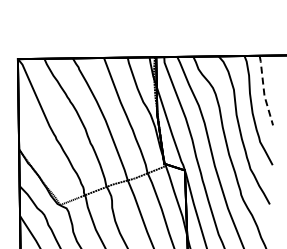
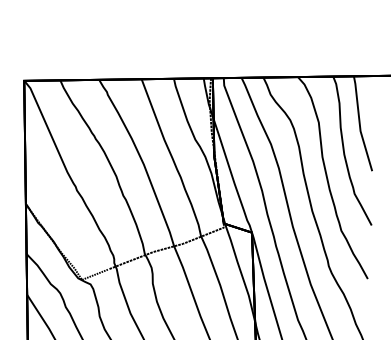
line: (263, 91) -> (359, 124), dashed -> solid

